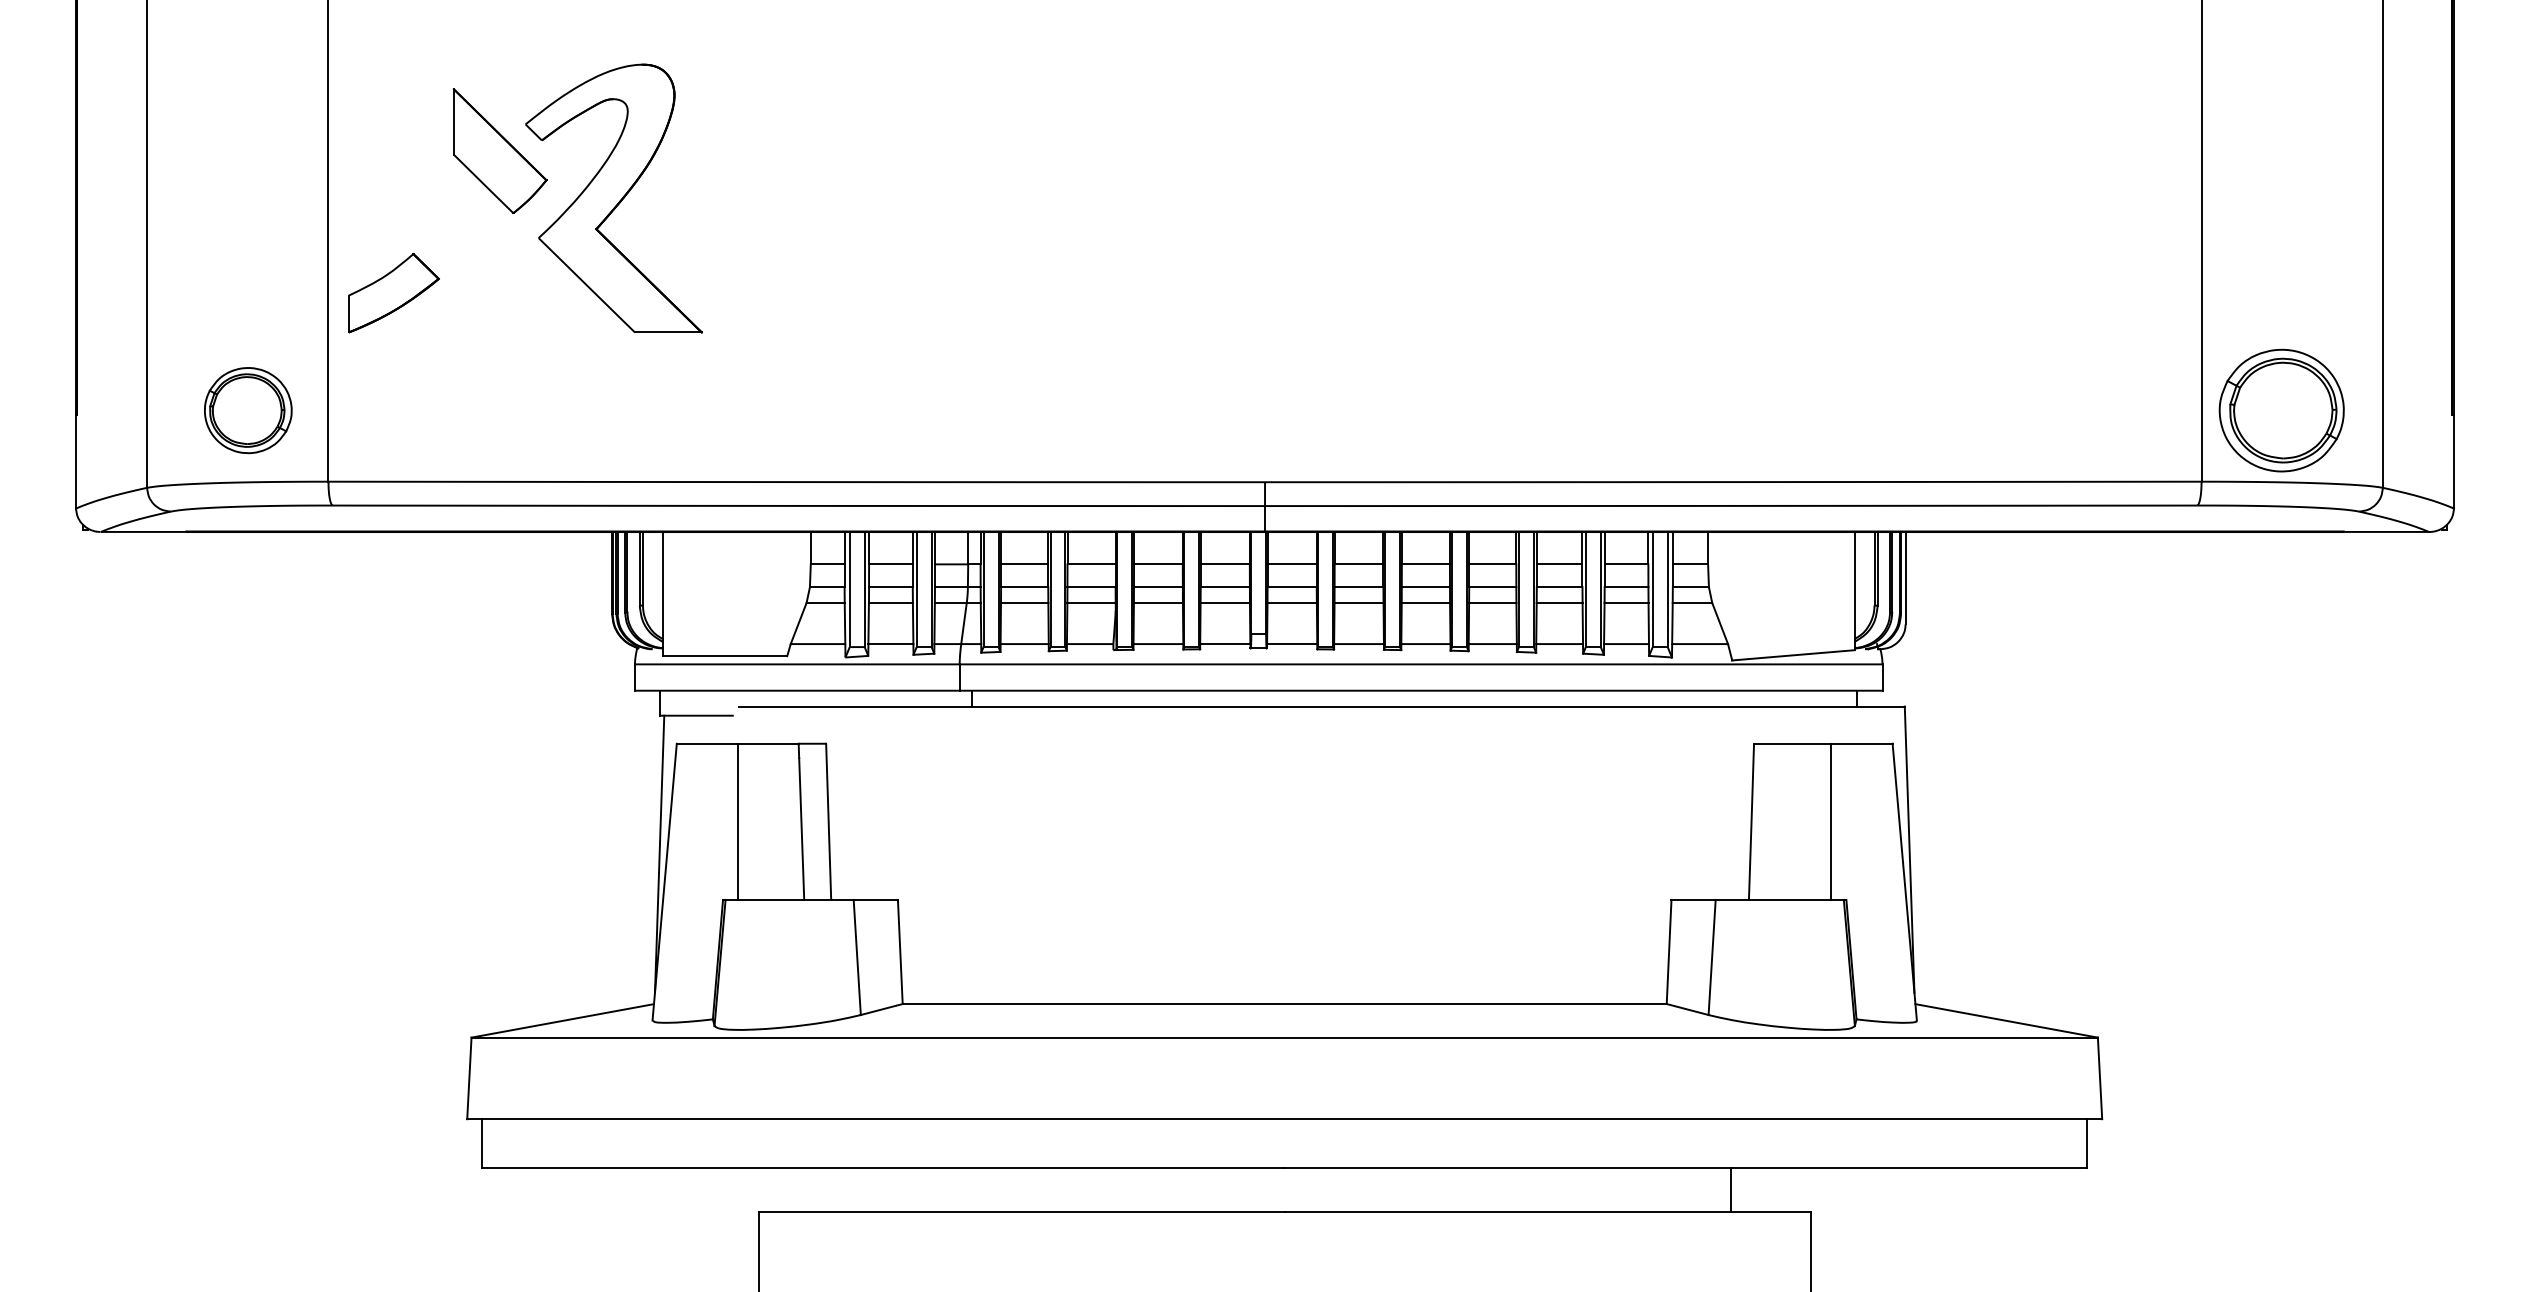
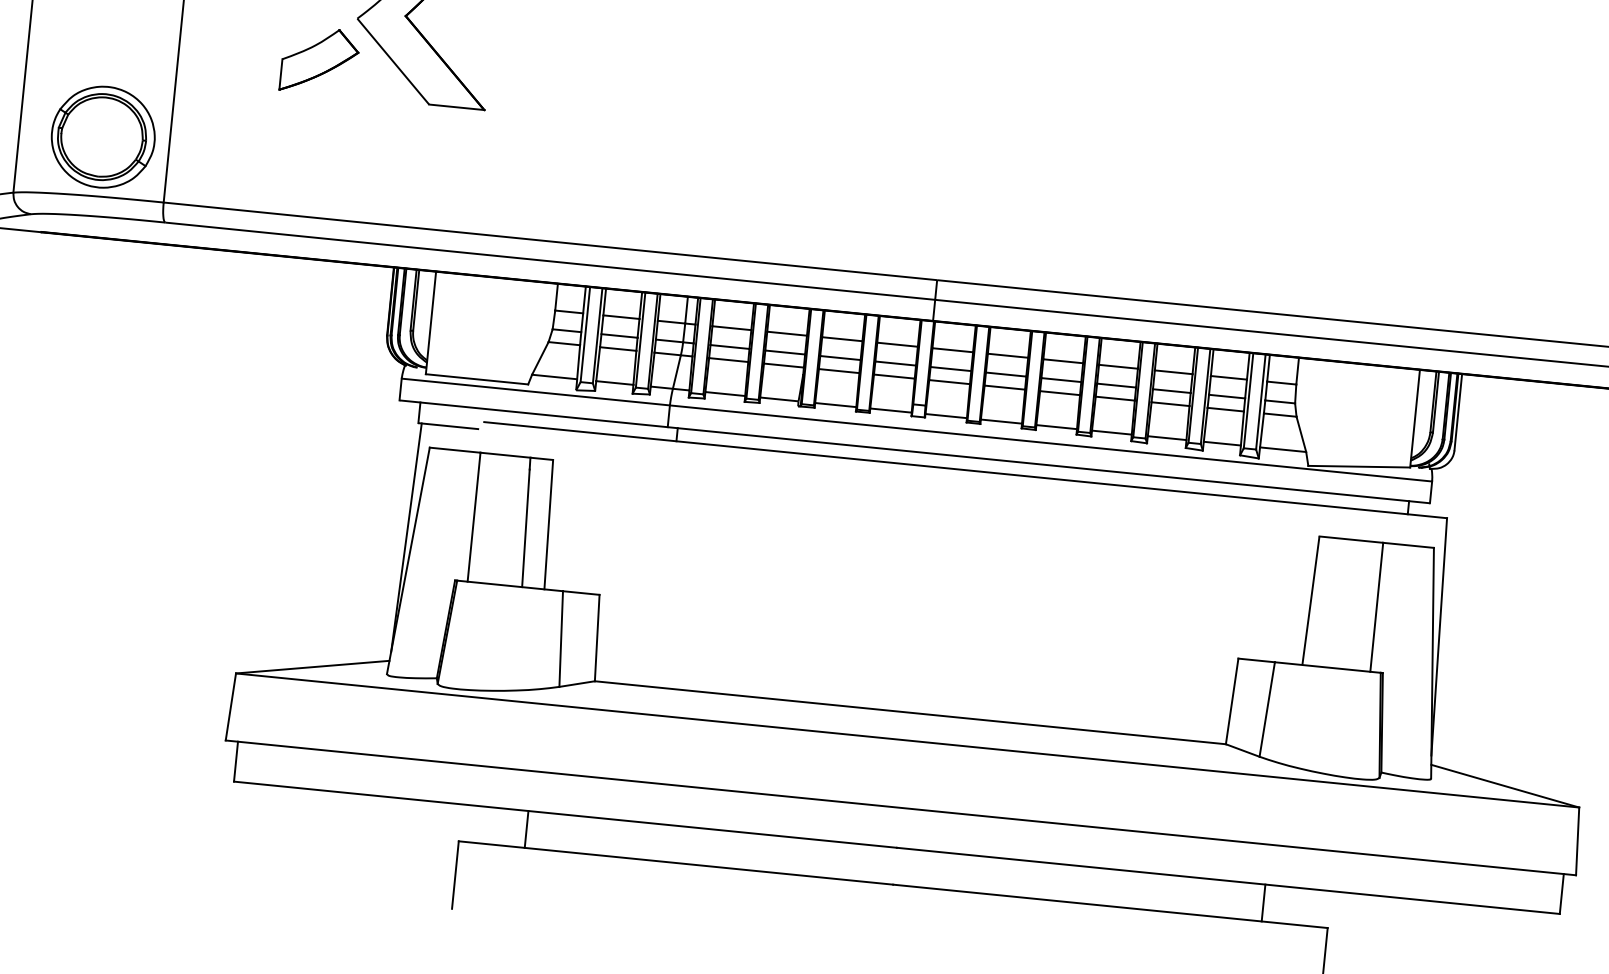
part: (393, 293) -> (319, 61), moved
part: (248, 410) -> (103, 137), size x1.43
line: (838, 1189) -> (526, 829), added

